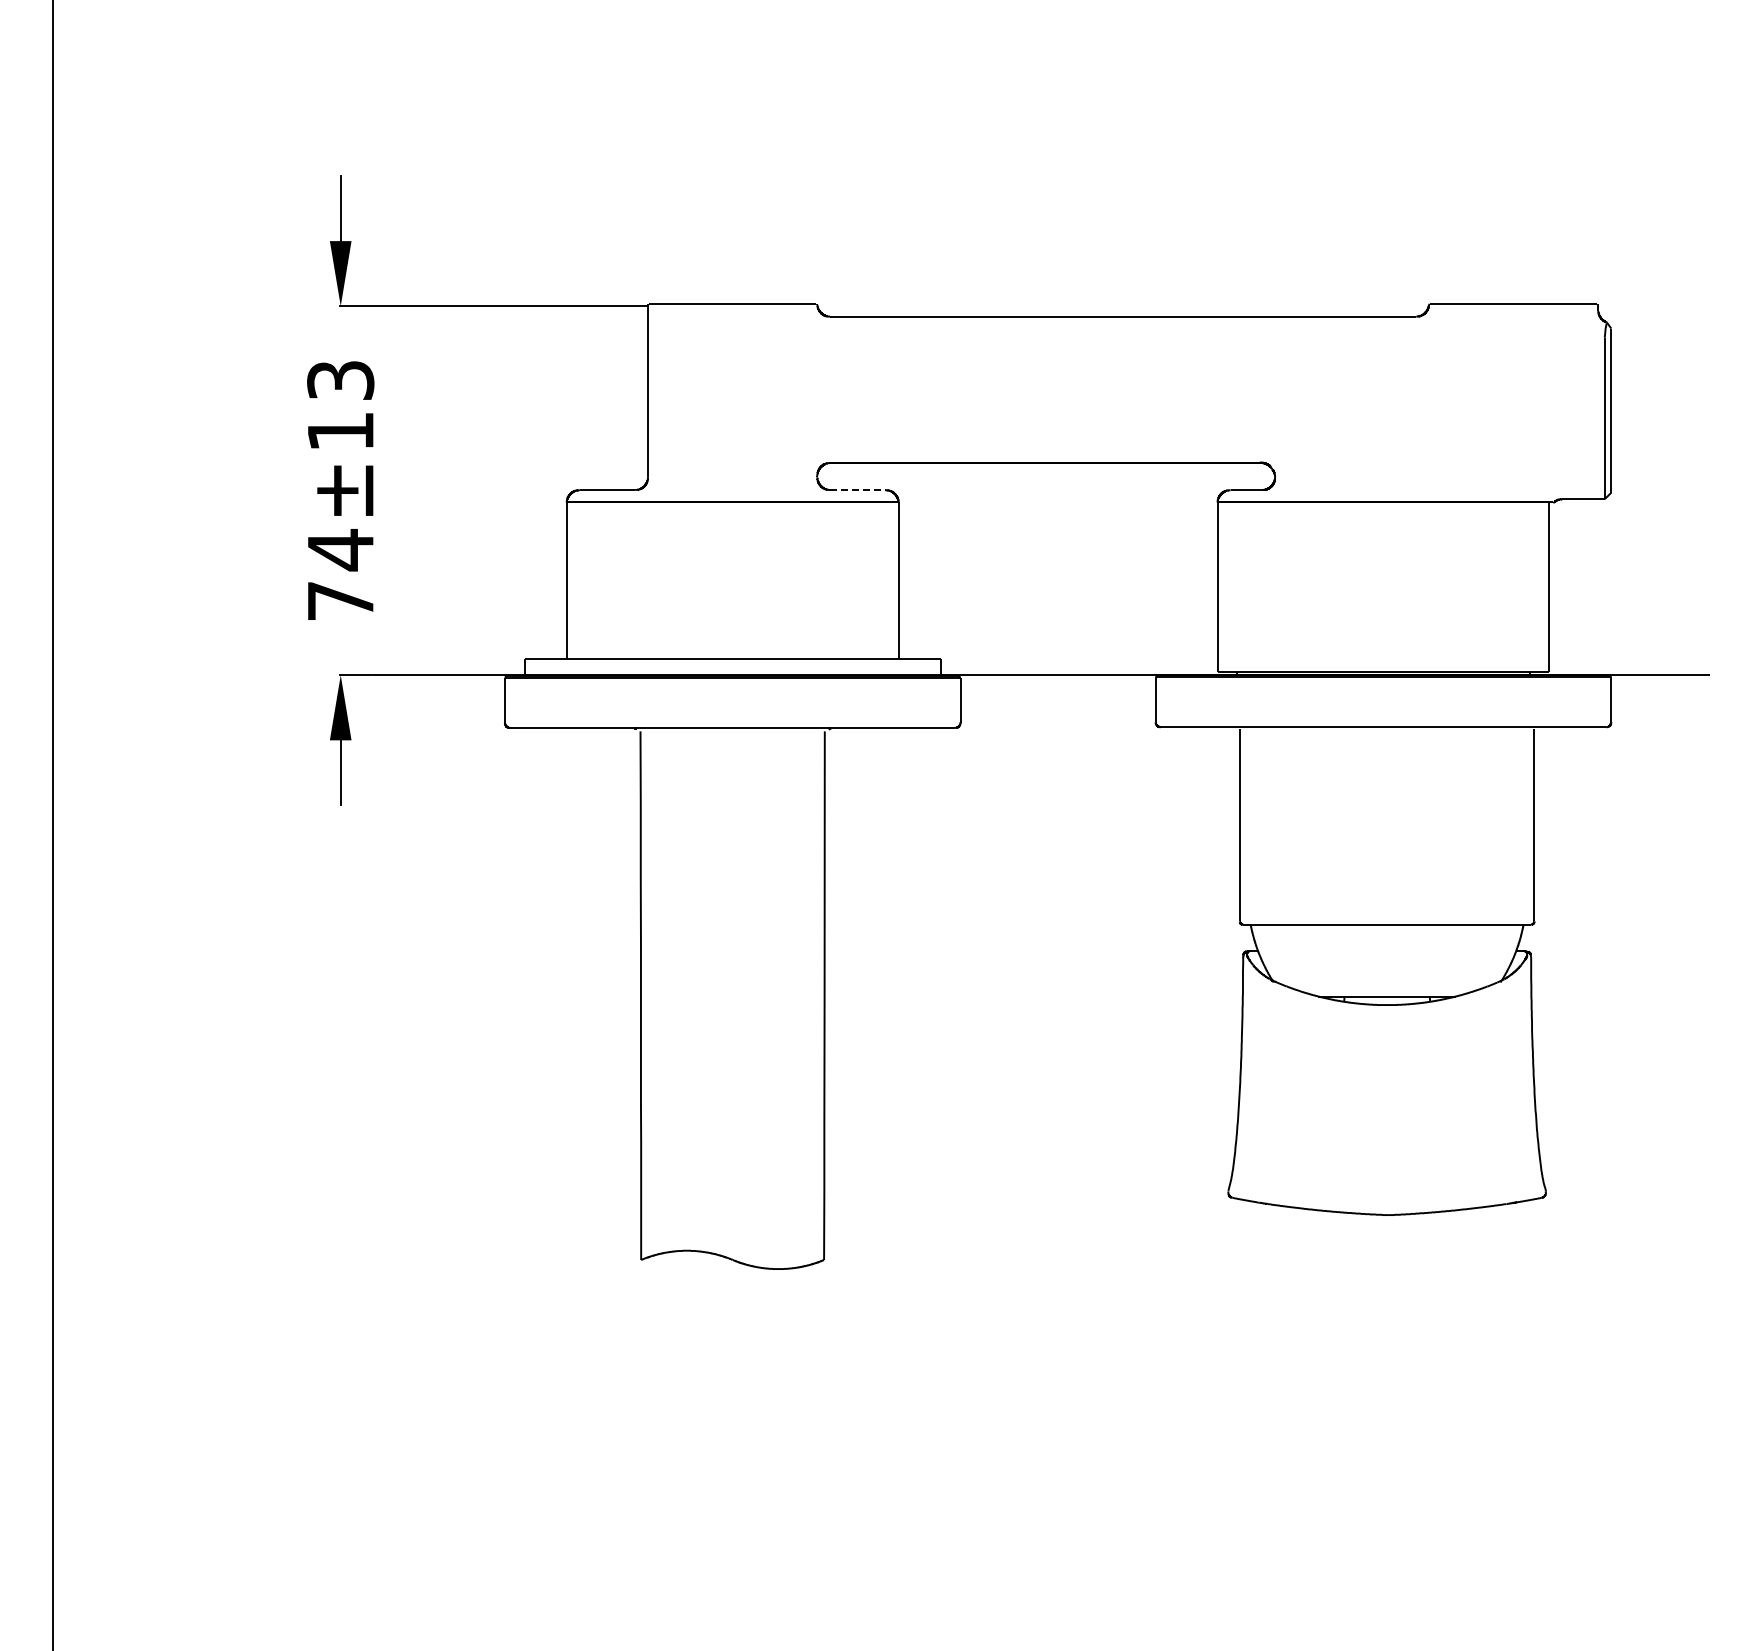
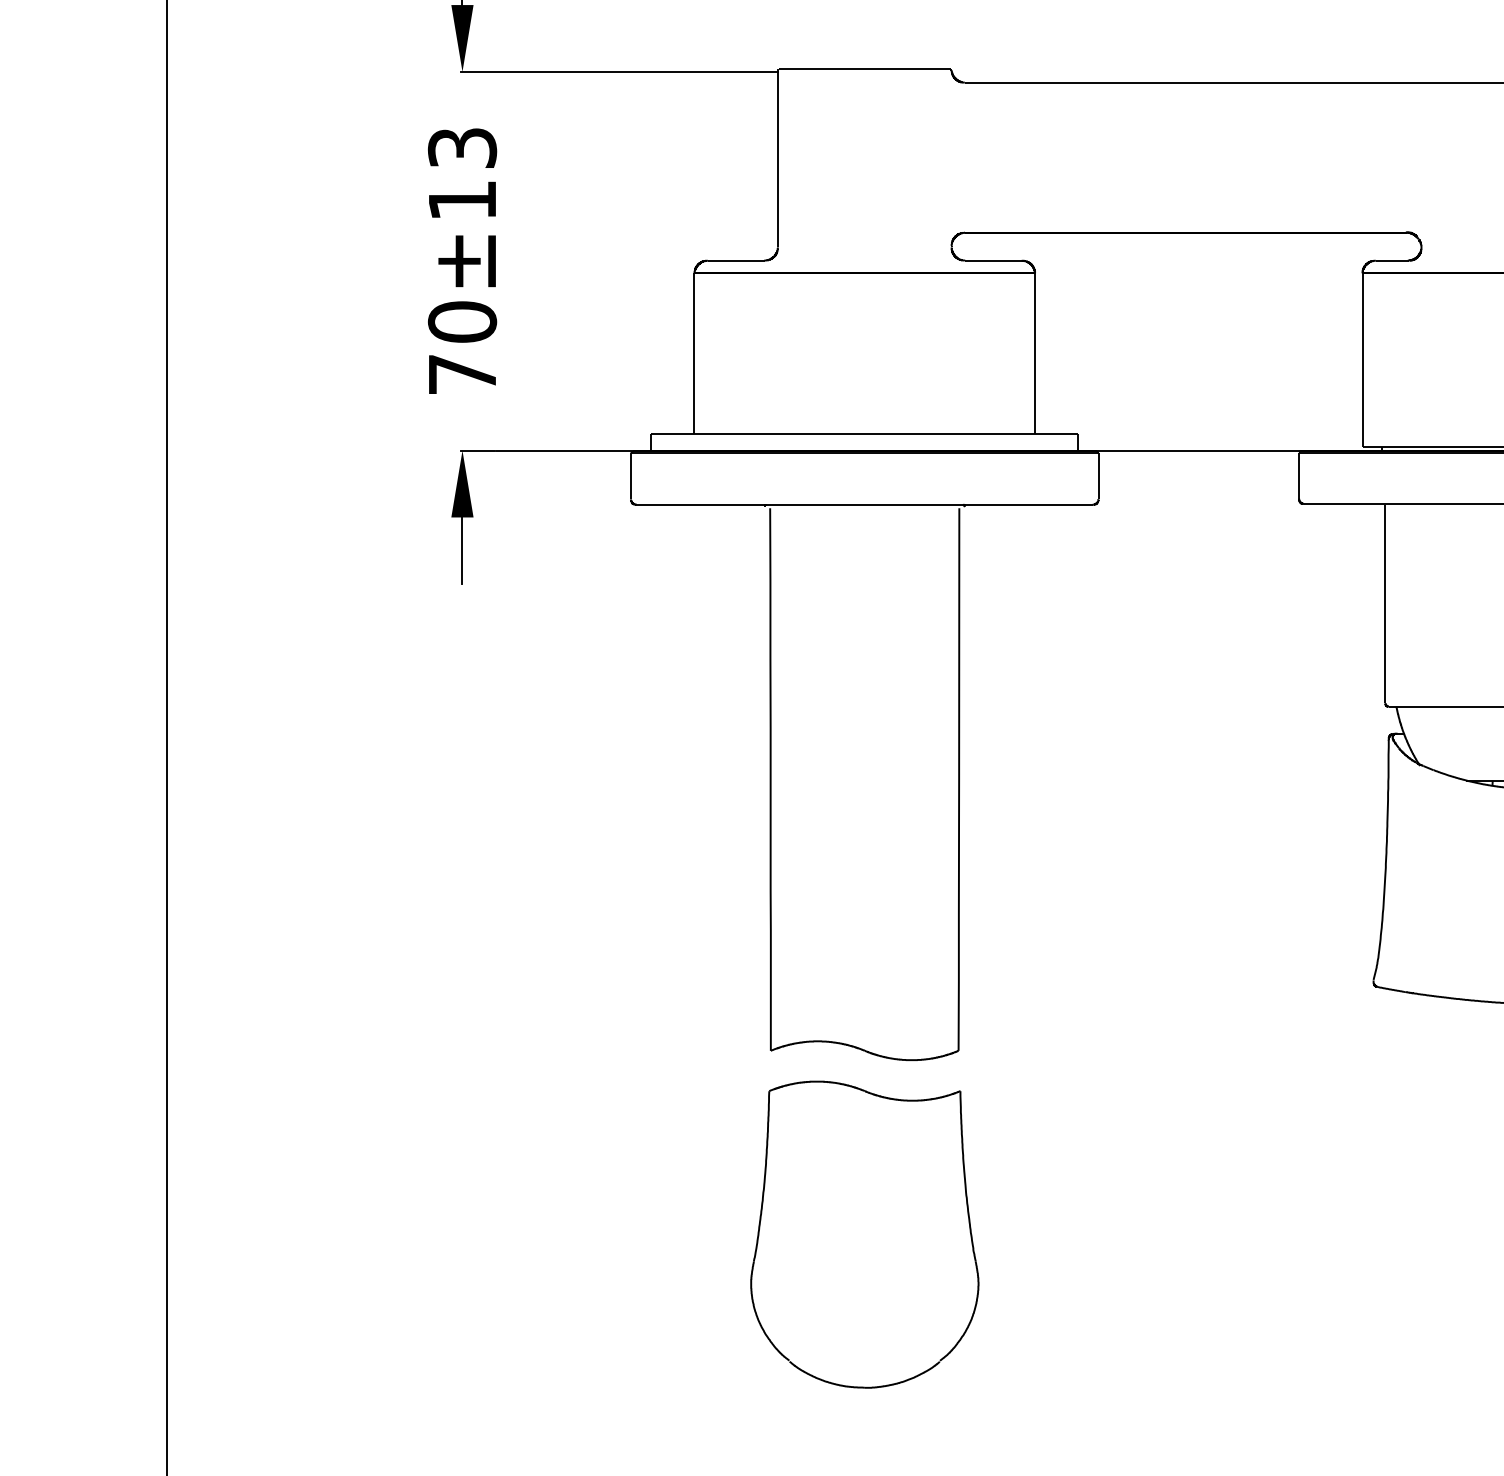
line: (857, 490) -> (992, 261), dashed -> solid
text: (340, 550) -> (462, 322), 74±13 -> 70±13
part: (732, 1439) -> (864, 1235), added

